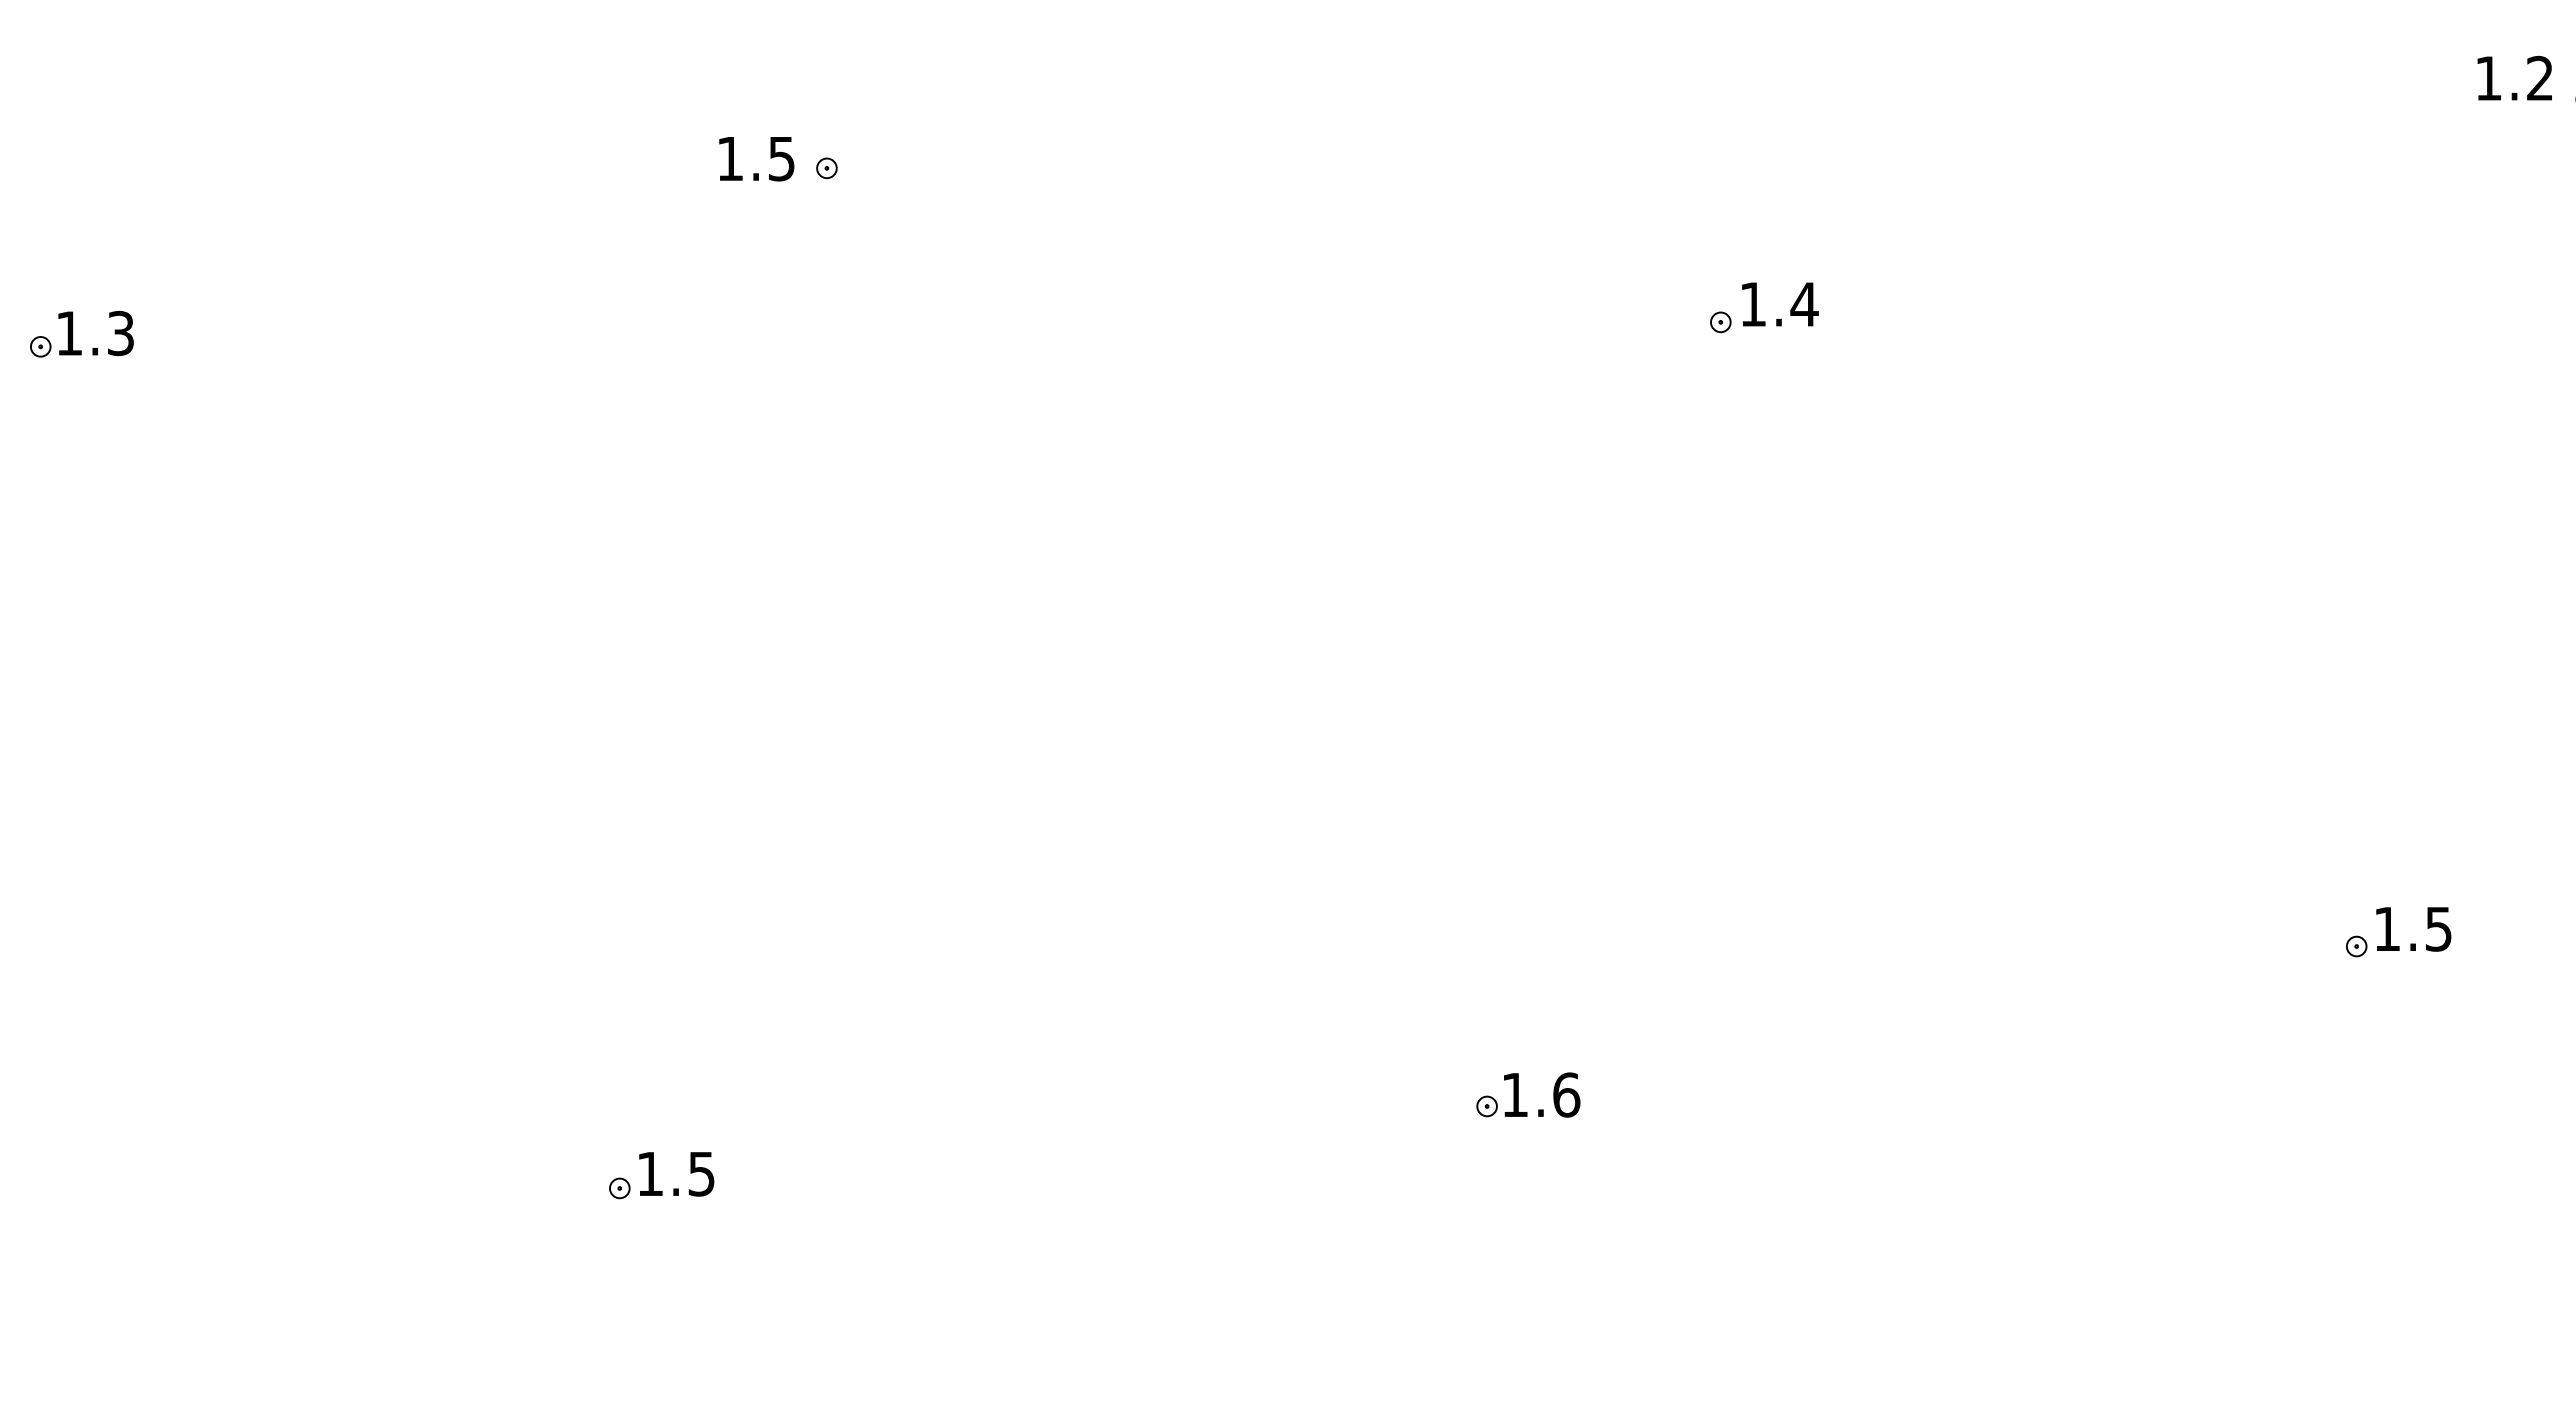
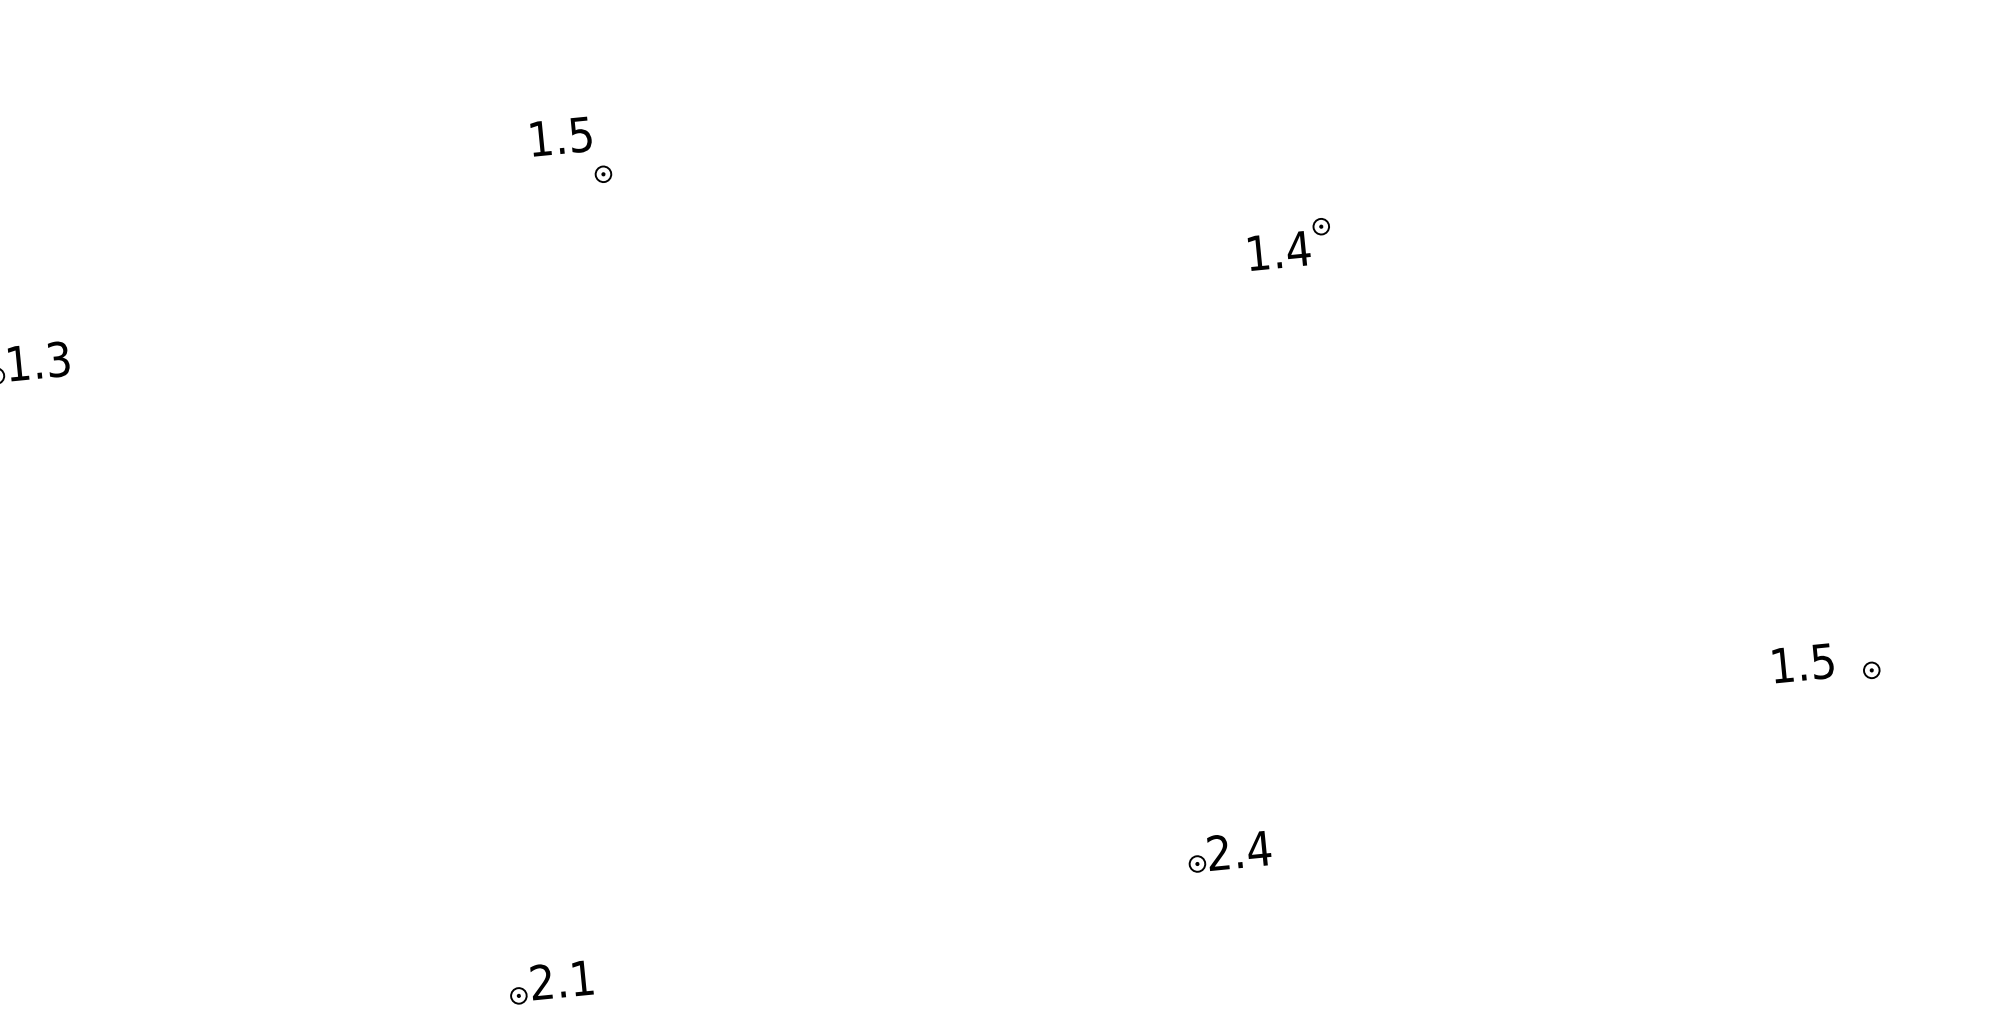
text: (756, 159) -> (561, 137), moved
text: (1780, 304) -> (1279, 250), moved
text: (2413, 929) -> (1803, 663), moved
text: (1541, 1094) -> (1239, 850), 1.6 -> 2.4
text: (675, 1173) -> (561, 979), 1.5 -> 2.1

